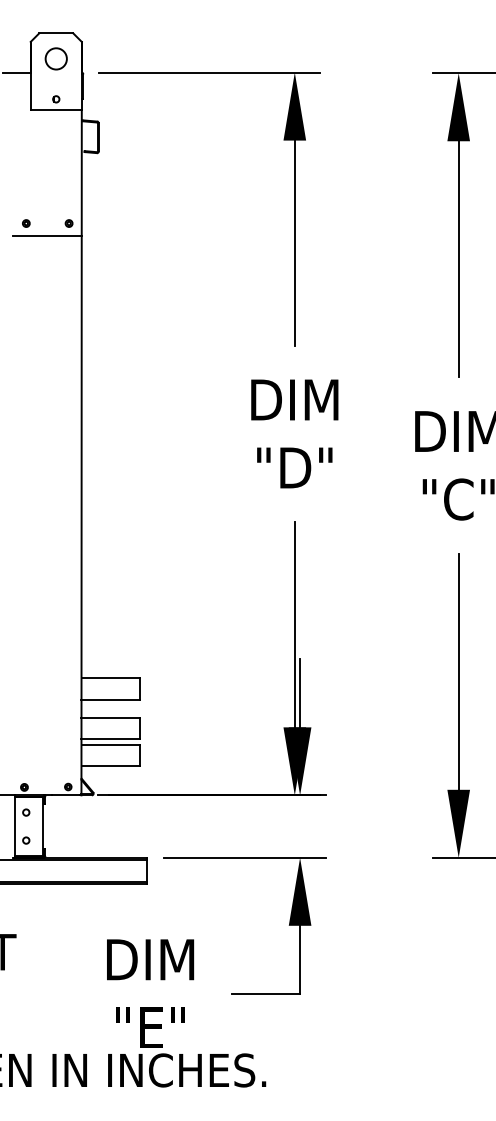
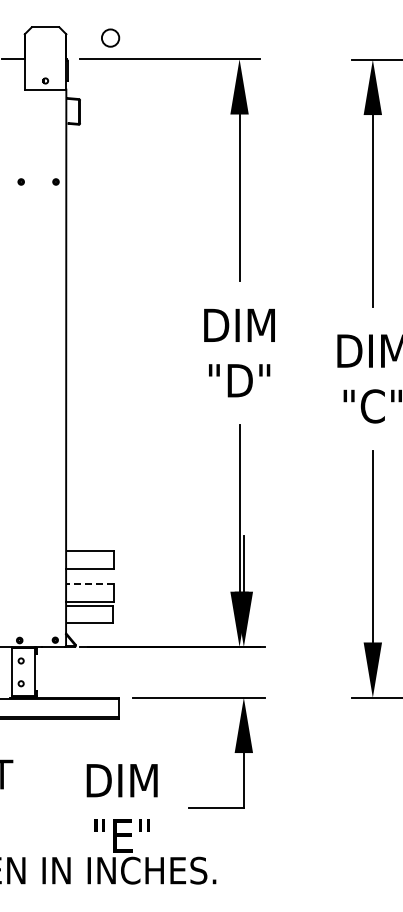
circle: (56, 58) -> (110, 37), moved
line: (46, 235) -> (37, 191), removed
line: (110, 717) -> (89, 583), solid -> dashed

